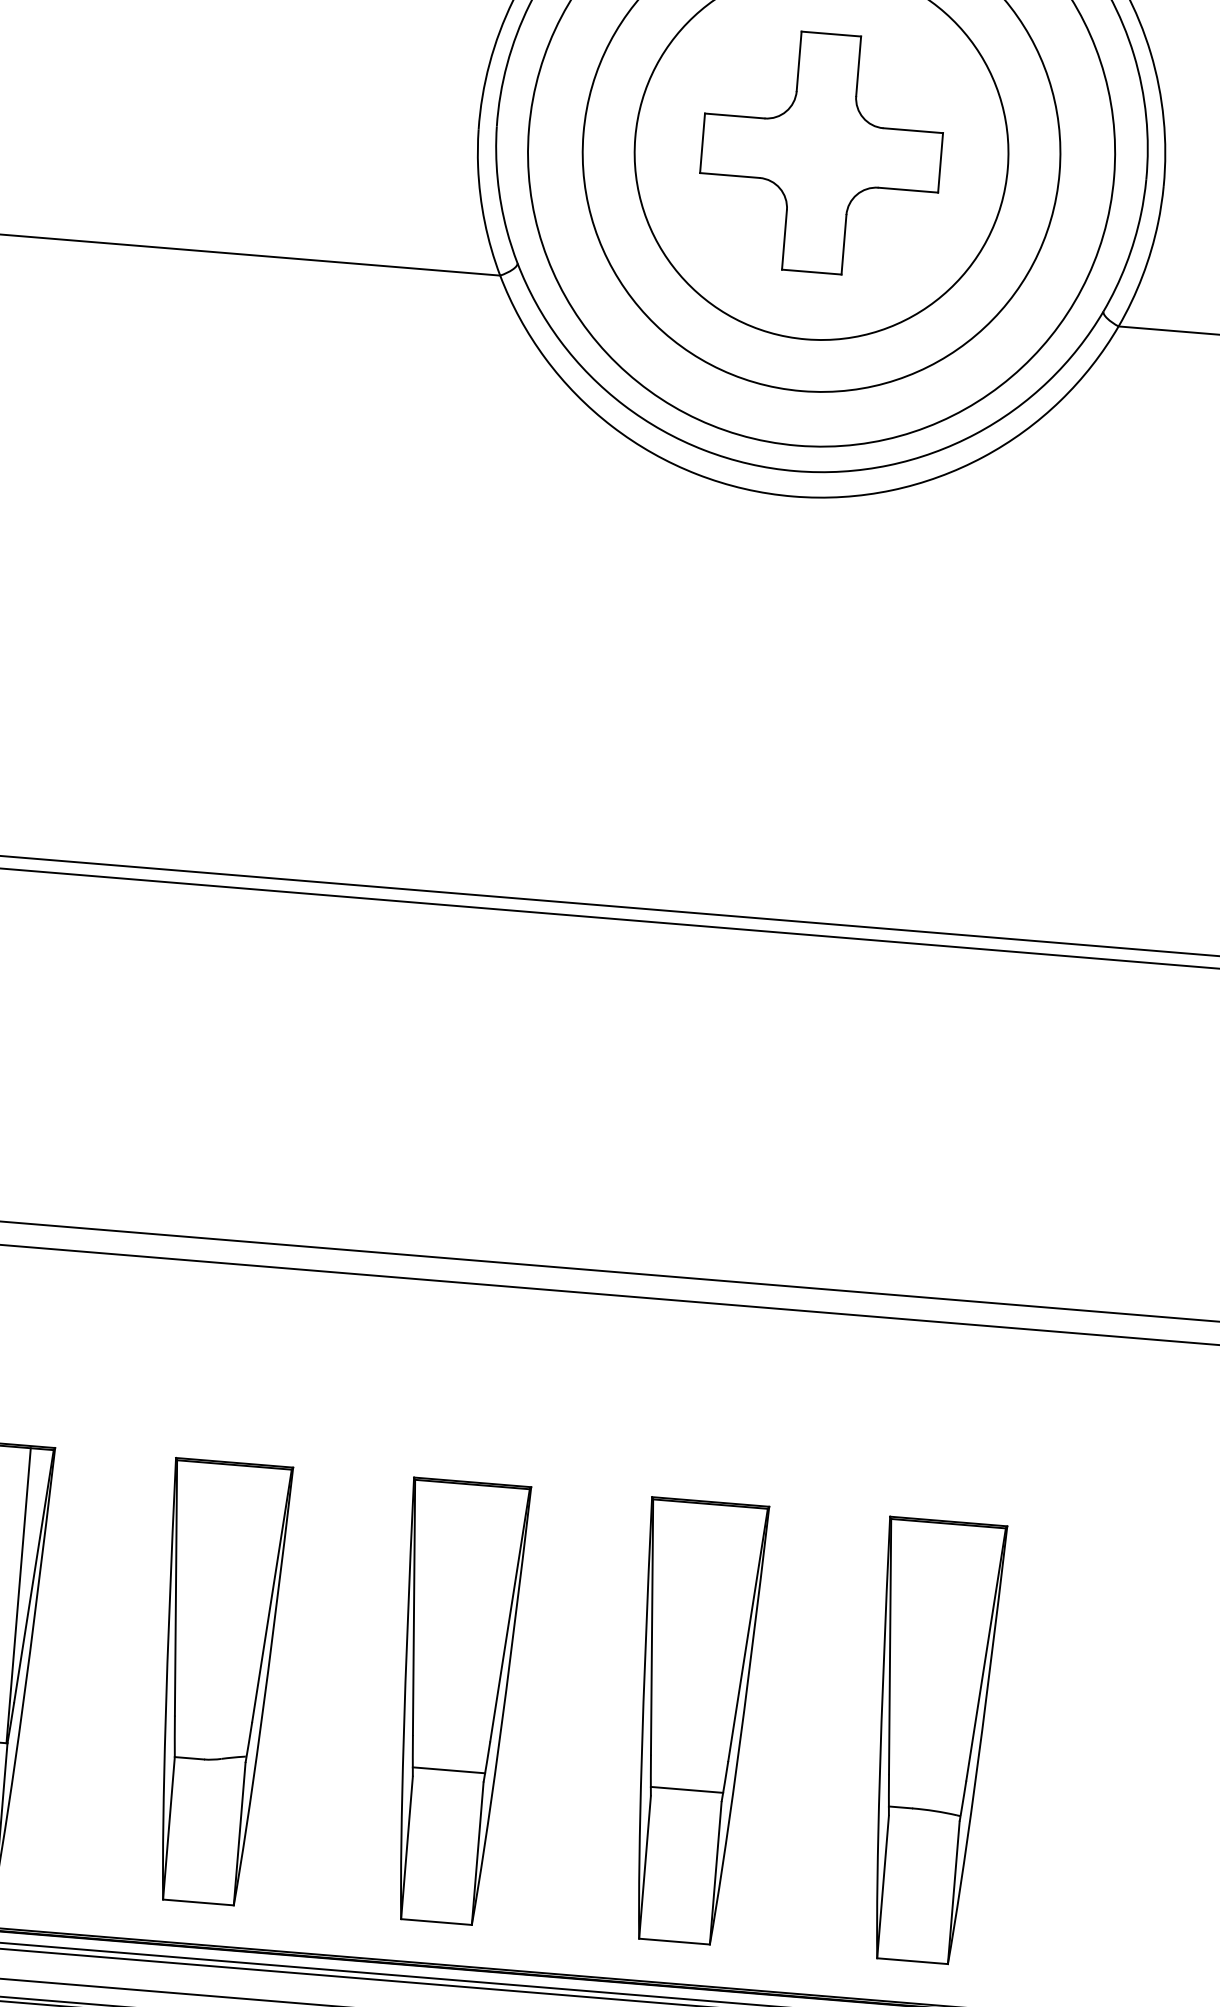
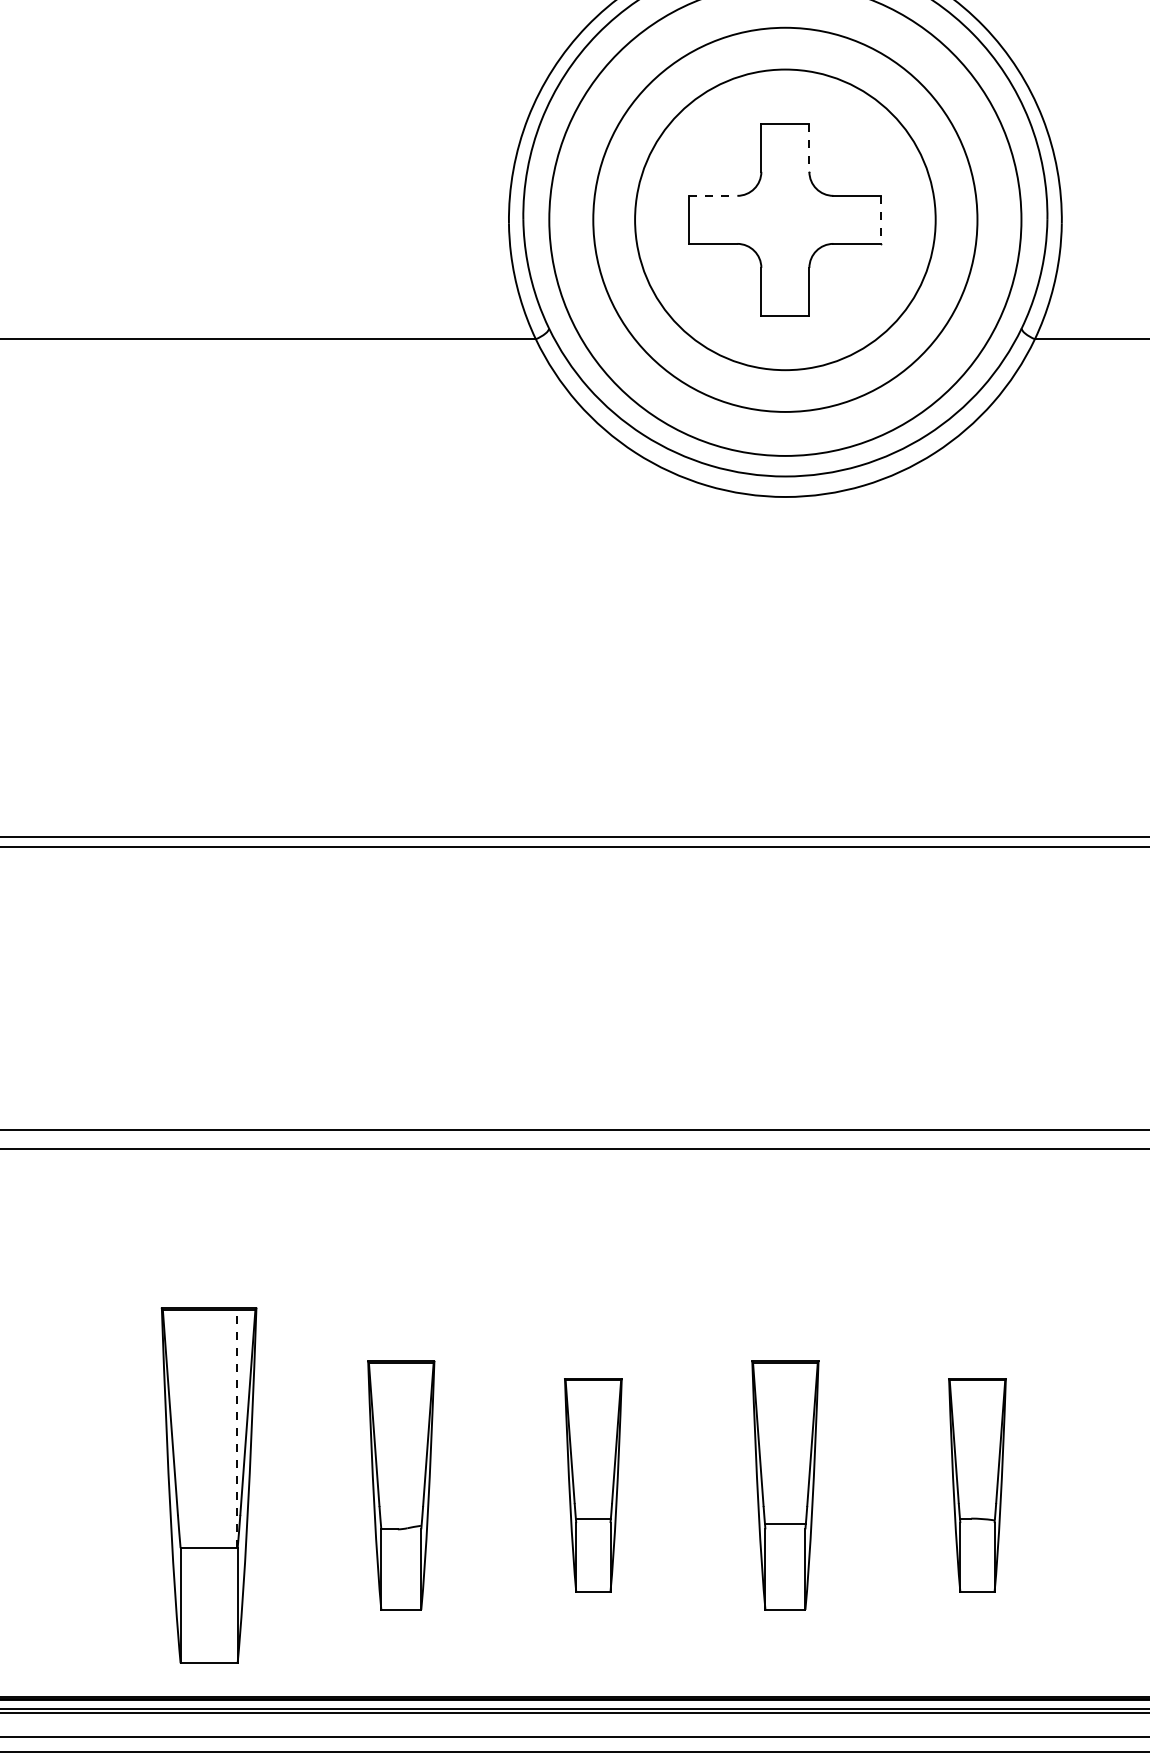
line: (858, 67) -> (809, 148), solid -> dashed
line: (734, 115) -> (713, 195), solid -> dashed
line: (940, 163) -> (881, 220), solid -> dashed
line: (18, 1594) -> (236, 1428), solid -> dashed
part: (216, 1682) -> (401, 1485), size x0.7
part: (454, 1701) -> (593, 1485), size x0.6
part: (692, 1721) -> (785, 1485), size x0.7
part: (930, 1741) -> (977, 1485), size x0.6

